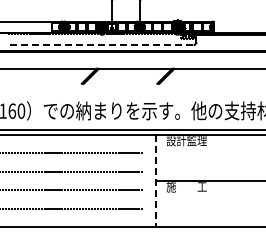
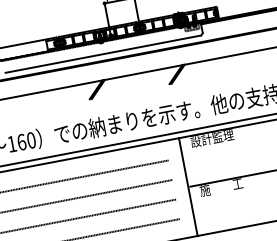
line: (102, 44) -> (103, 53), dashed -> solid
line: (156, 181) -> (188, 187), dashed -> solid

